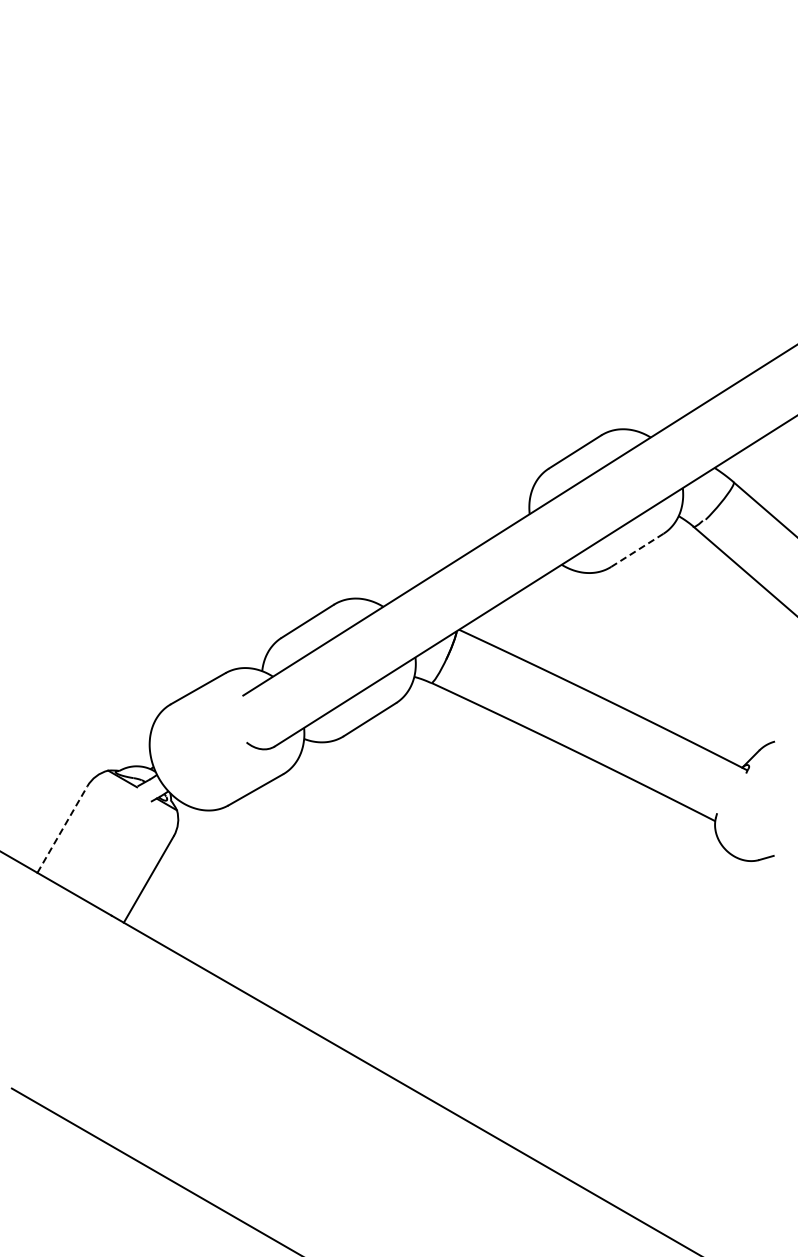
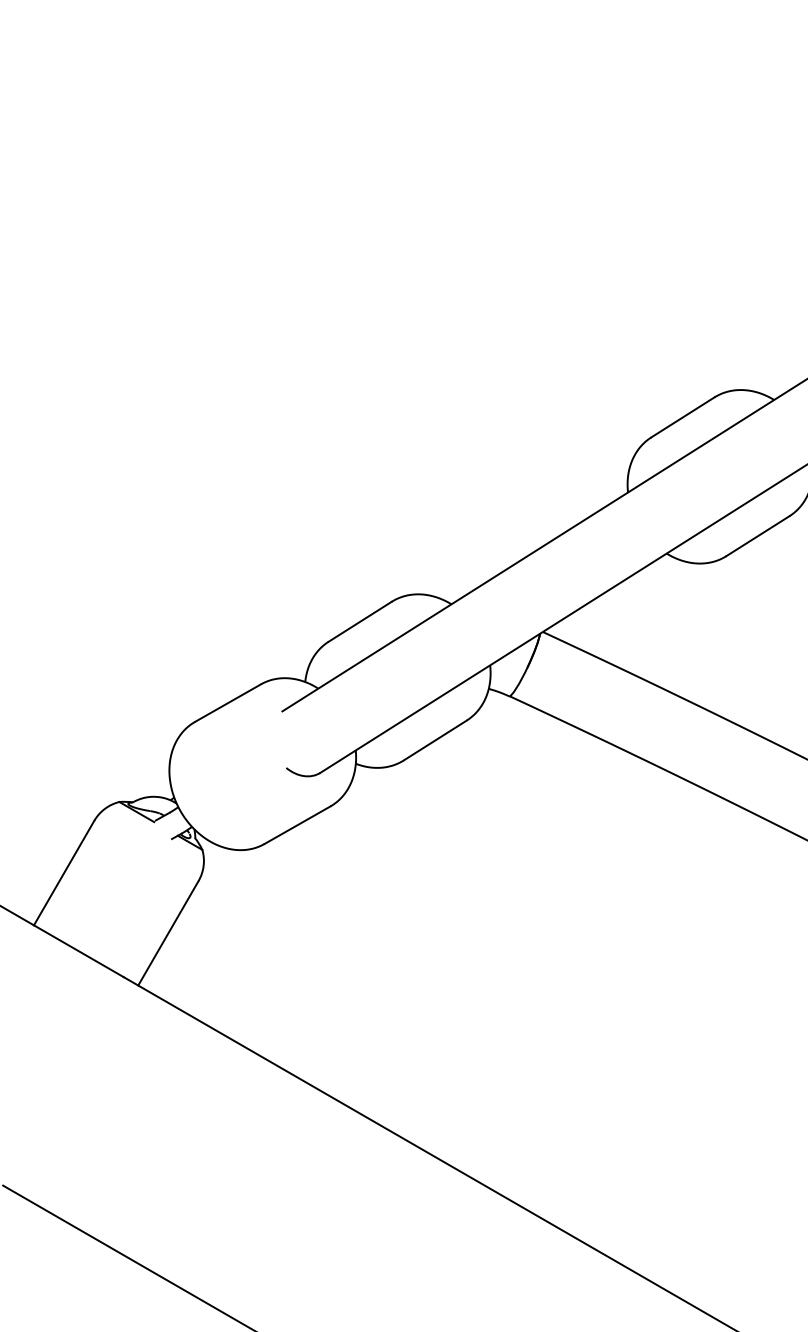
line: (637, 550) -> (758, 536), dashed -> solid
line: (62, 829) -> (64, 873), dashed -> solid

